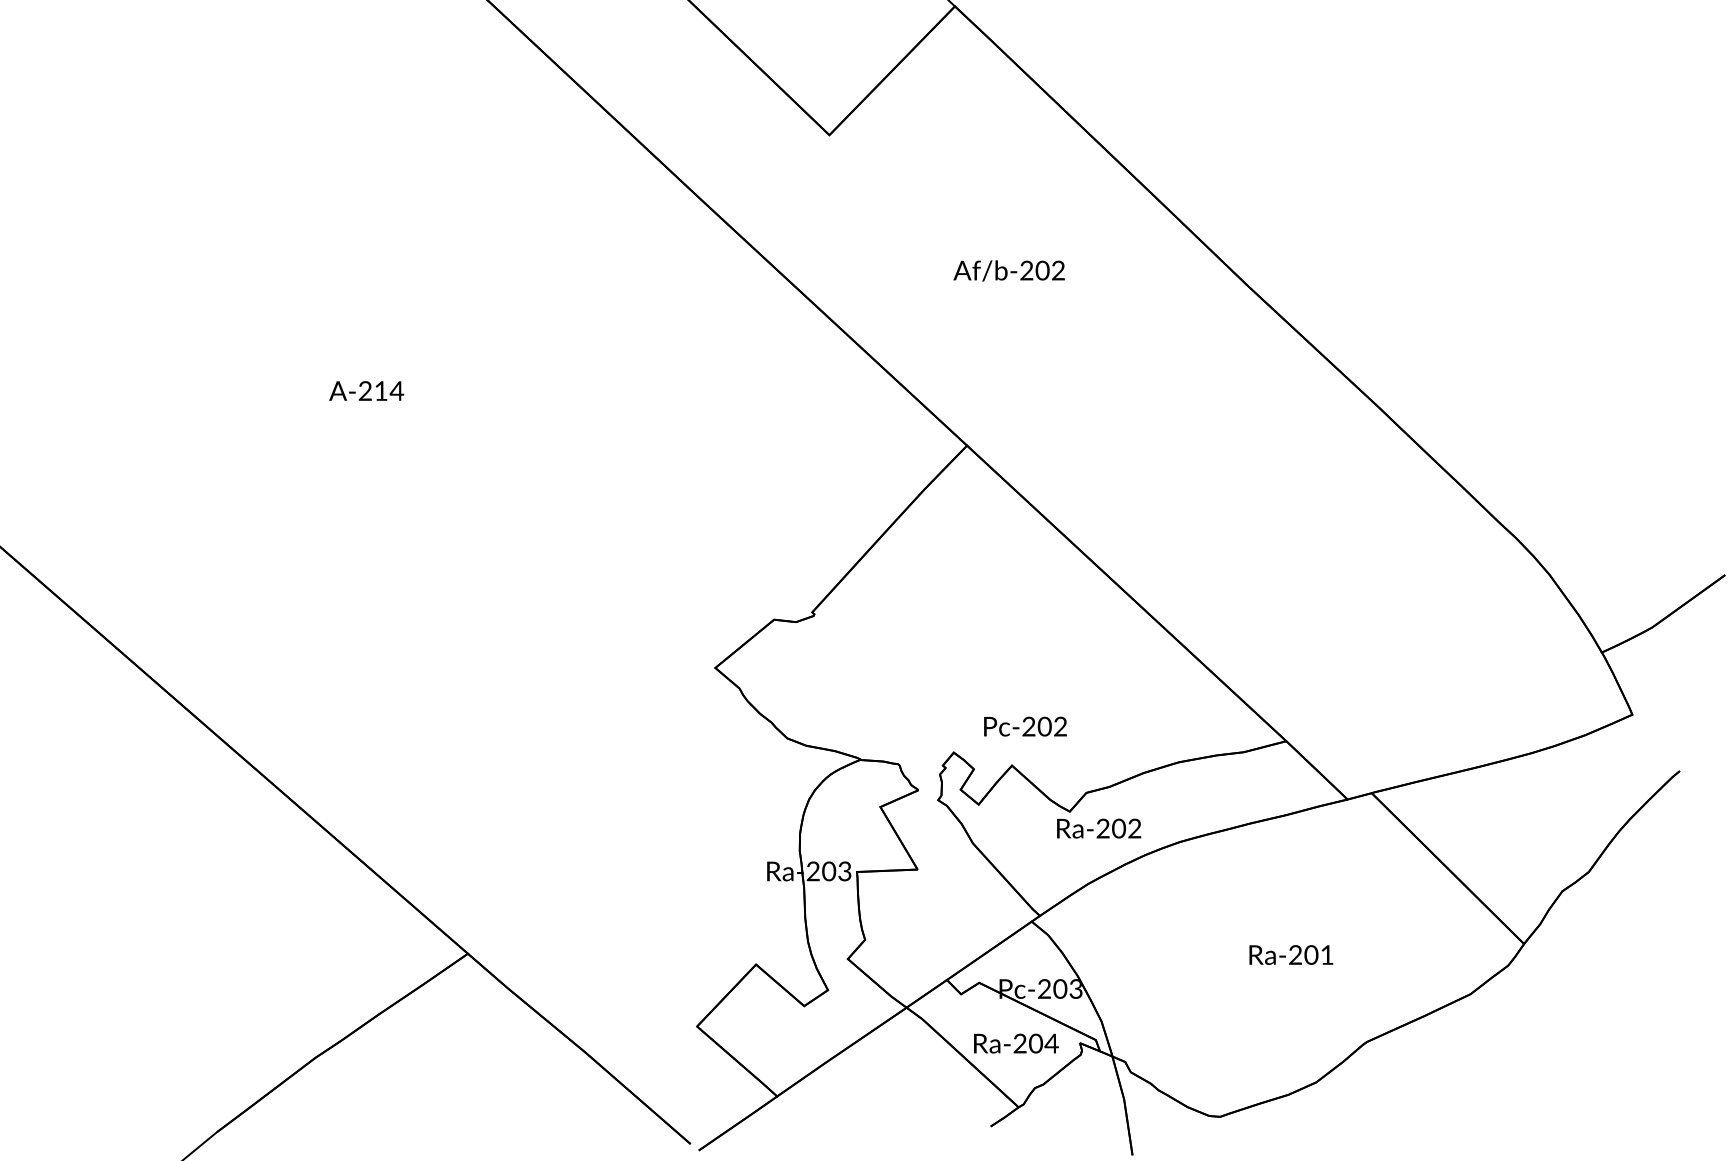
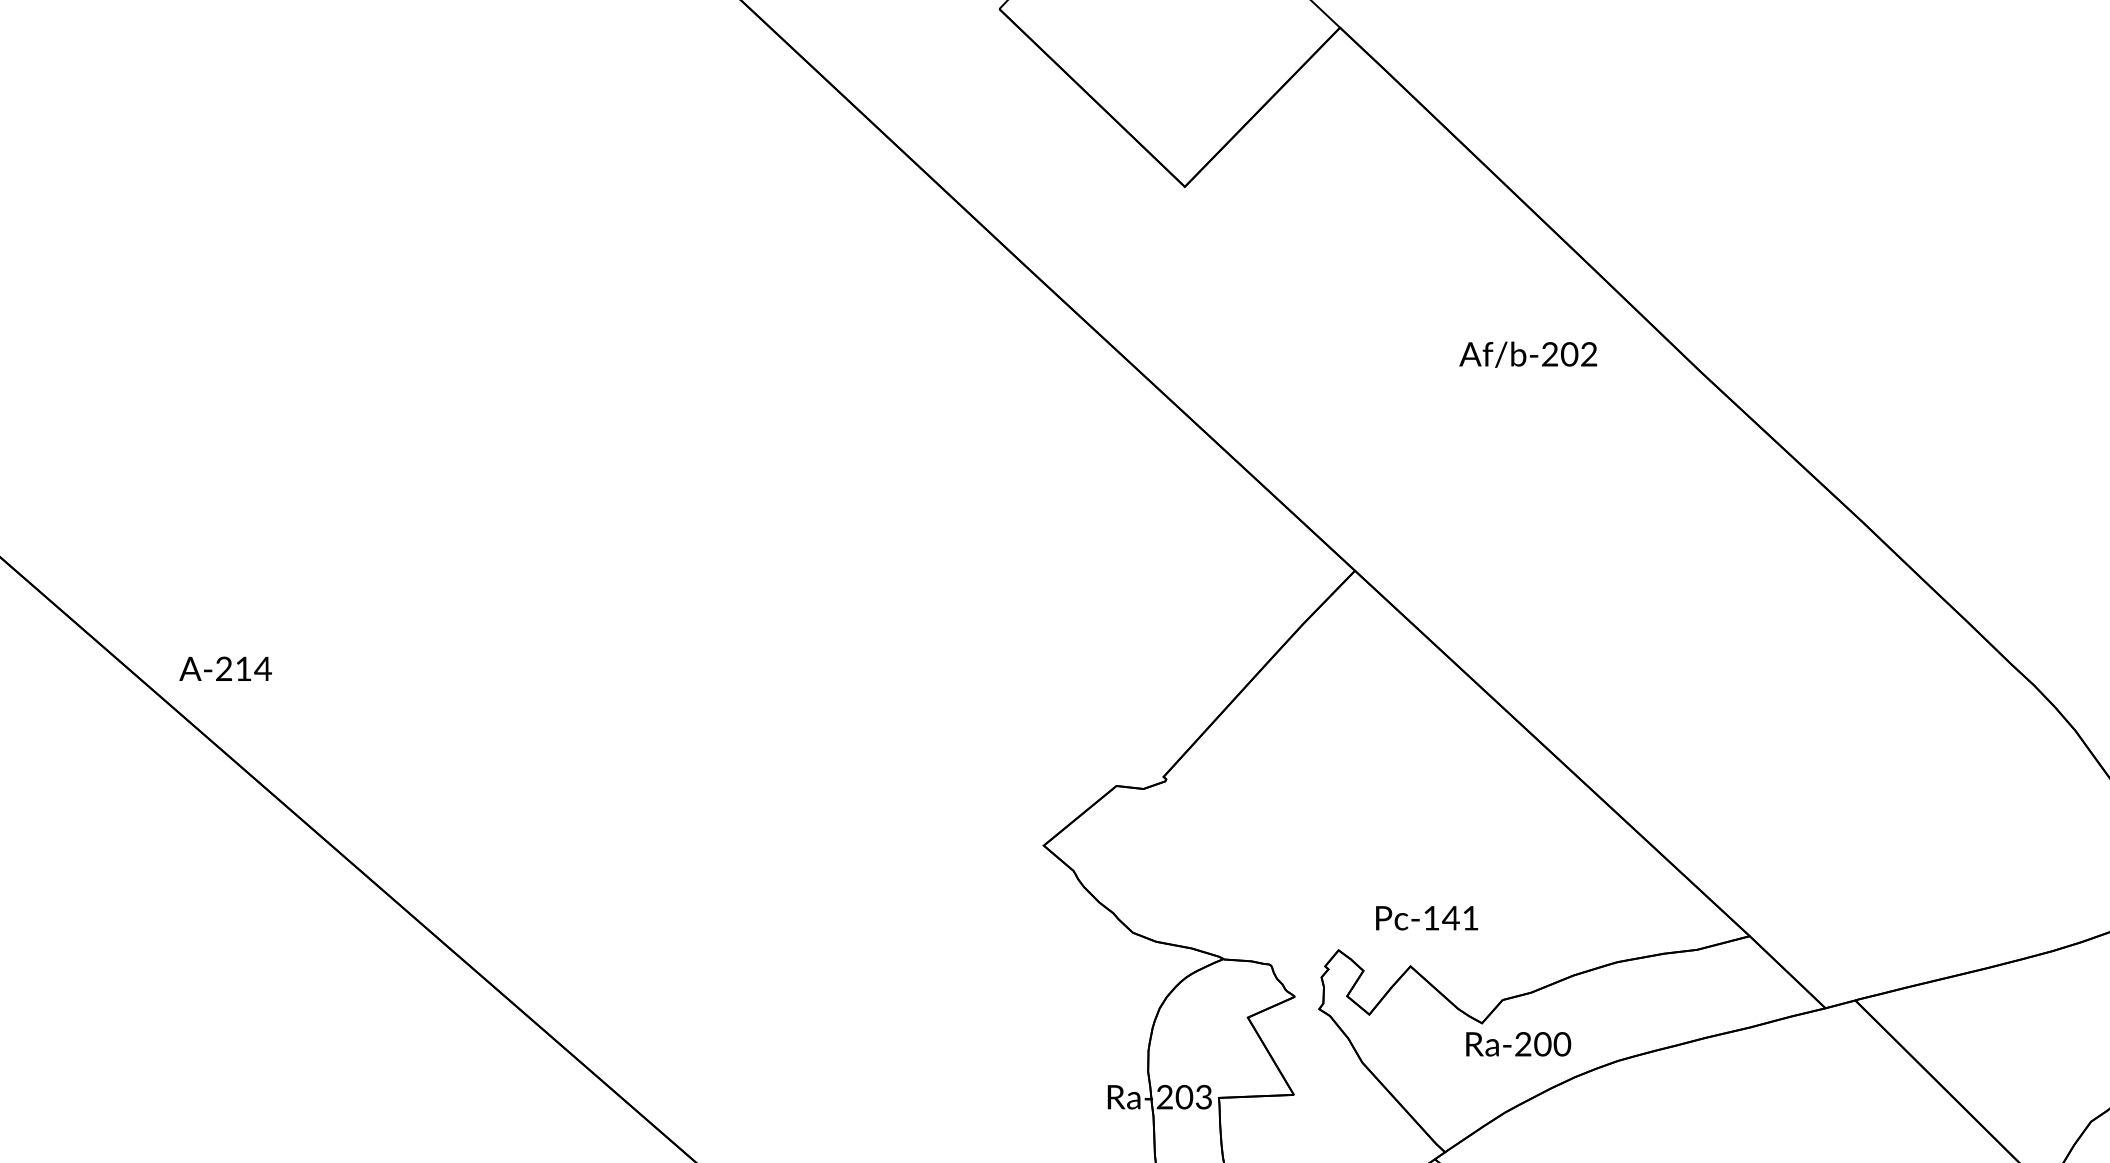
text: (1008, 270) -> (1527, 354), moved
text: (366, 390) -> (225, 668), moved
text: (1044, 726) -> (1450, 918), Pc-202 -> Pc-141
text: (1134, 828) -> (1562, 1044), Ra-202 -> Ra-200

